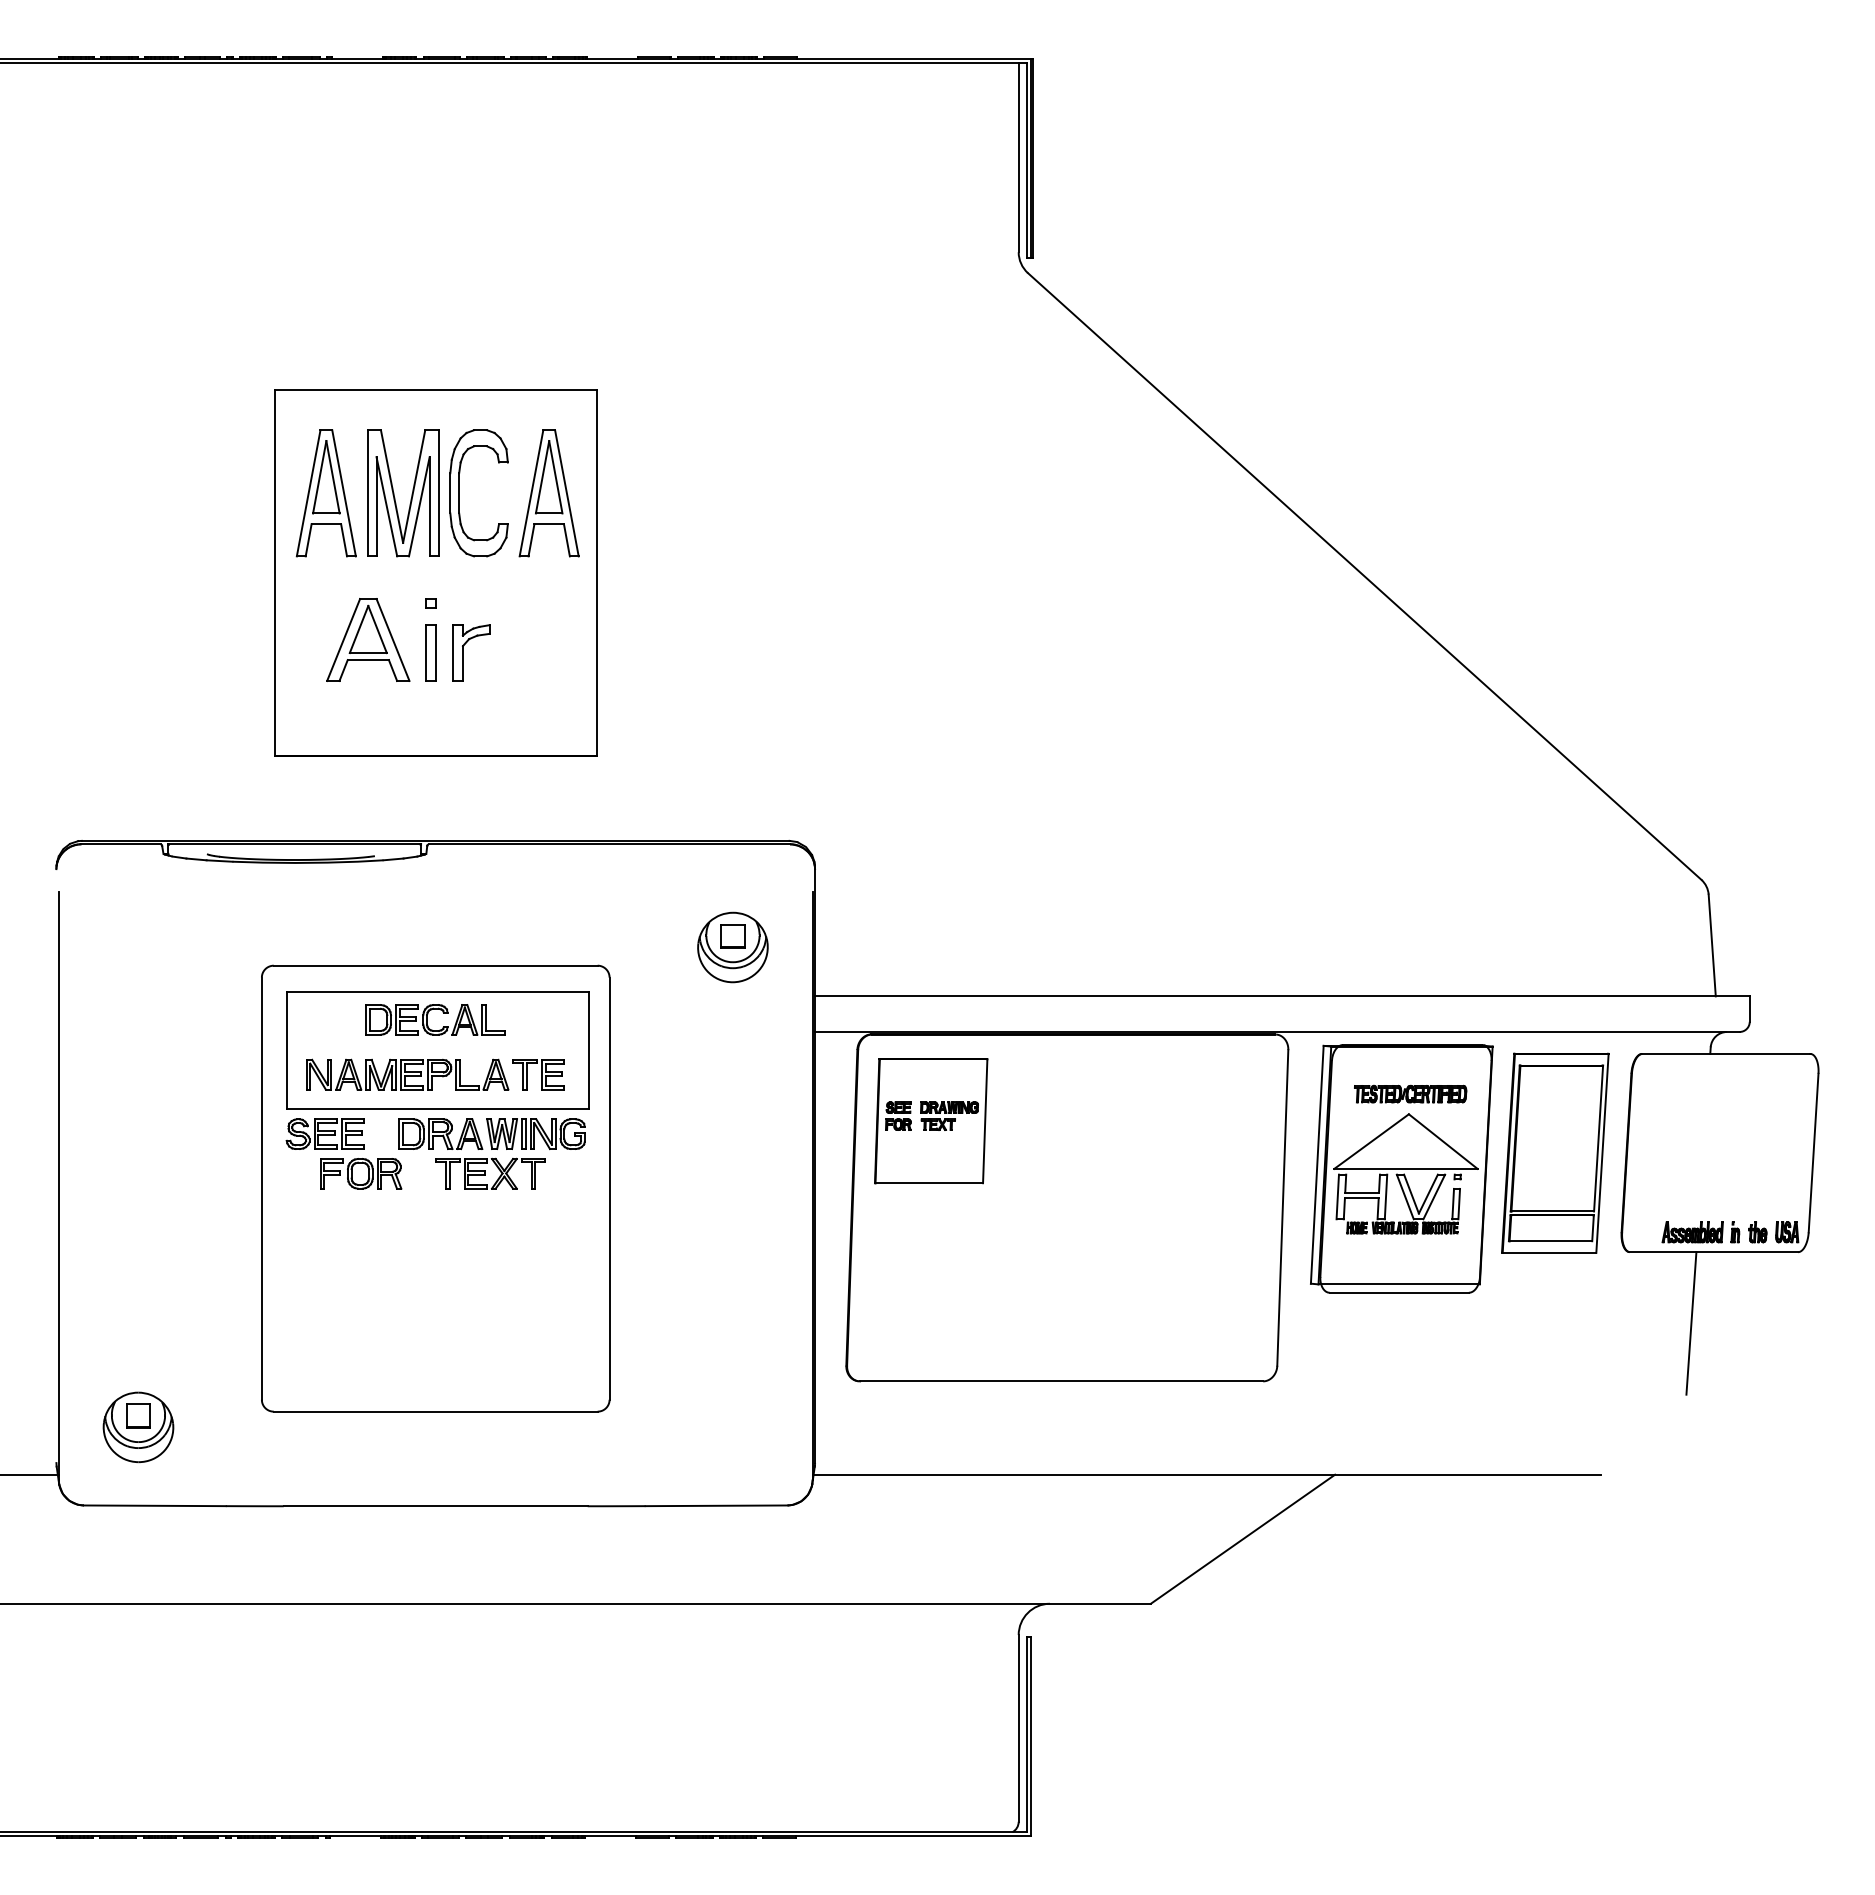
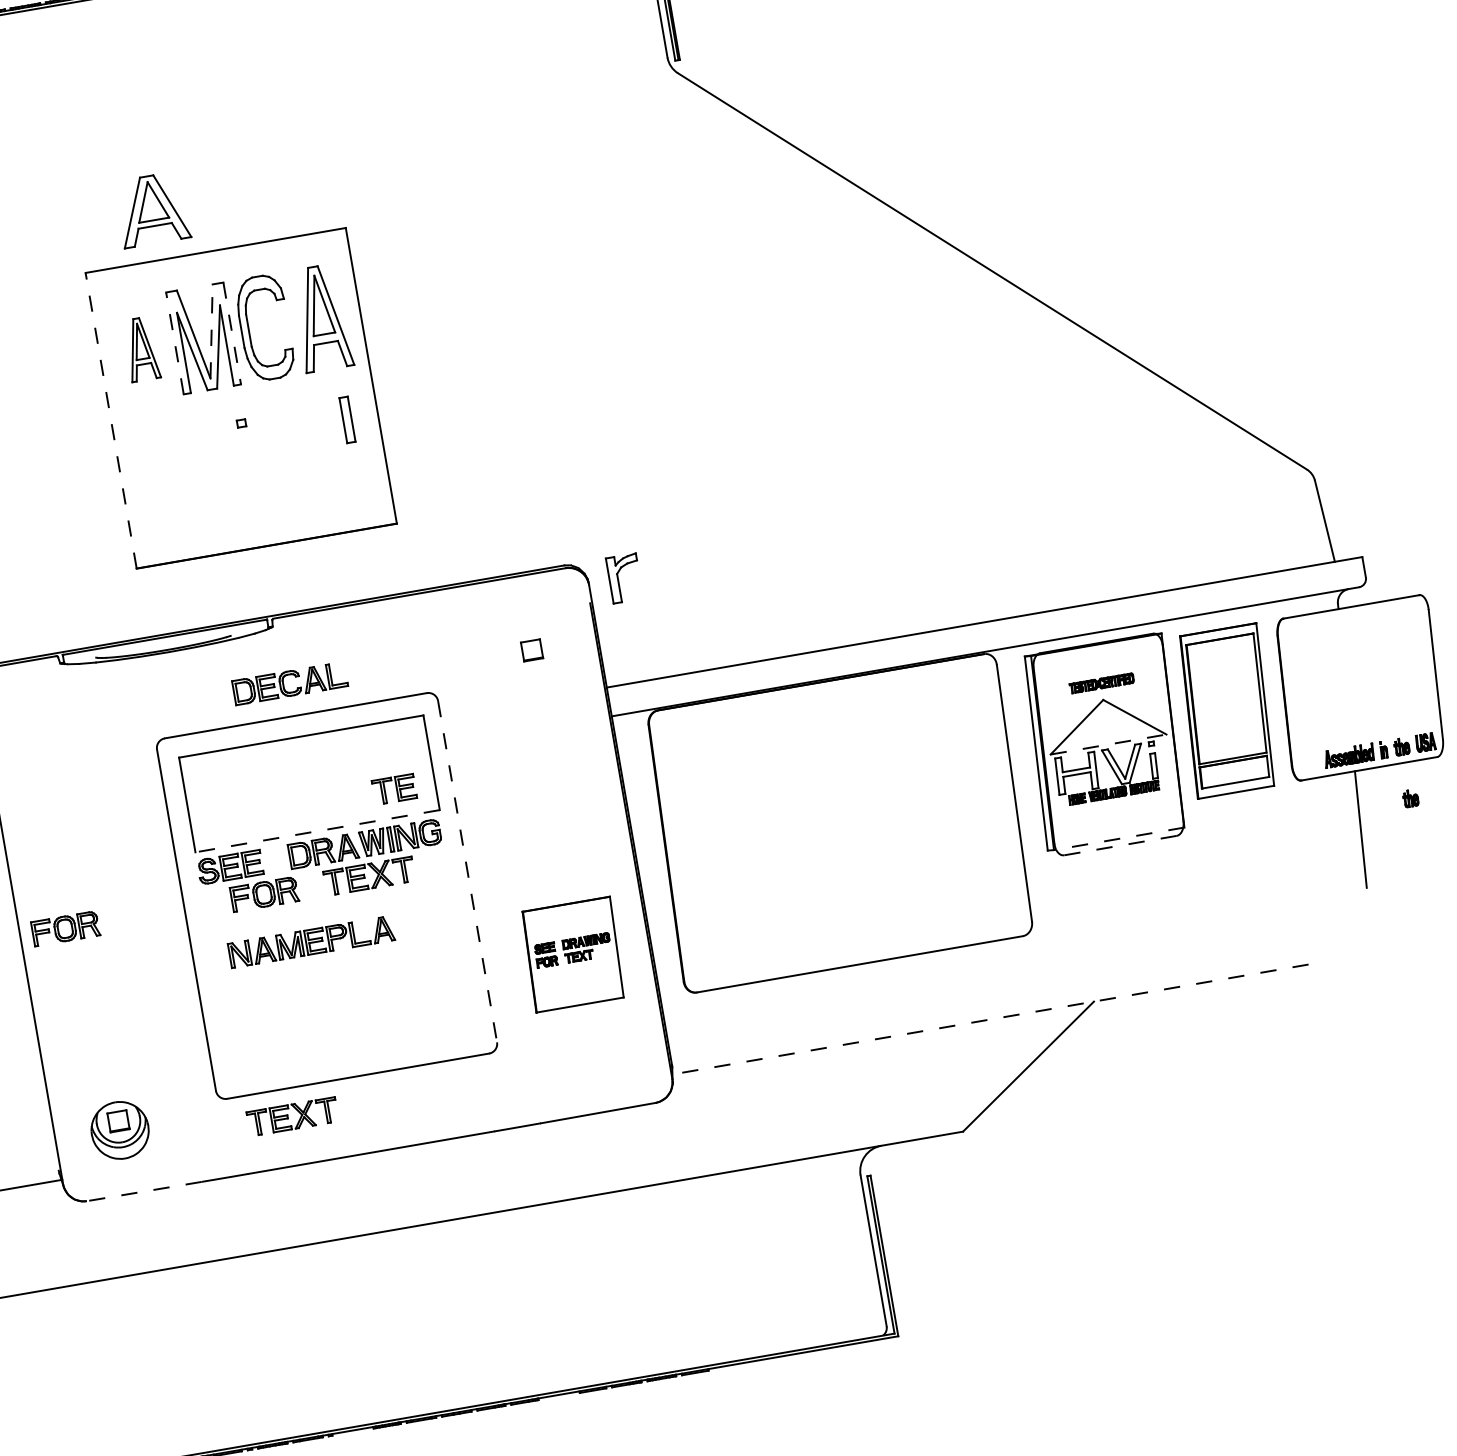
line: (414, 486) -> (211, 331), solid -> dashed
line: (367, 492) -> (174, 342), solid -> dashed
part: (325, 493) -> (140, 349), size x0.6
line: (438, 493) -> (232, 333), solid -> dashed
line: (275, 573) -> (111, 421), solid -> dashed
part: (368, 639) -> (152, 209), moved
part: (430, 652) -> (346, 419), moved
part: (463, 652) -> (618, 579), moved
part: (732, 947) -> (533, 659), removed
part: (427, 1019) -> (283, 684), moved
part: (407, 1074) -> (311, 941), moved
part: (1410, 1093) -> (1101, 682), size x0.7
line: (437, 1108) -> (317, 830), solid -> dashed
part: (931, 1121) -> (573, 954), moved
line: (1405, 1168) -> (1108, 744), solid -> dashed
part: (115, 1173) -> (66, 928), added
line: (609, 1189) -> (467, 872), solid -> dashed
line: (1399, 1284) -> (1119, 838), solid -> dashed
line: (1399, 1292) -> (1120, 845), solid -> dashed
part: (1757, 1296) -> (1410, 798), added
part: (348, 1446) -> (292, 1116), added
line: (1206, 1474) -> (989, 1019), solid -> dashed
line: (154, 1505) -> (143, 1191), solid -> dashed

